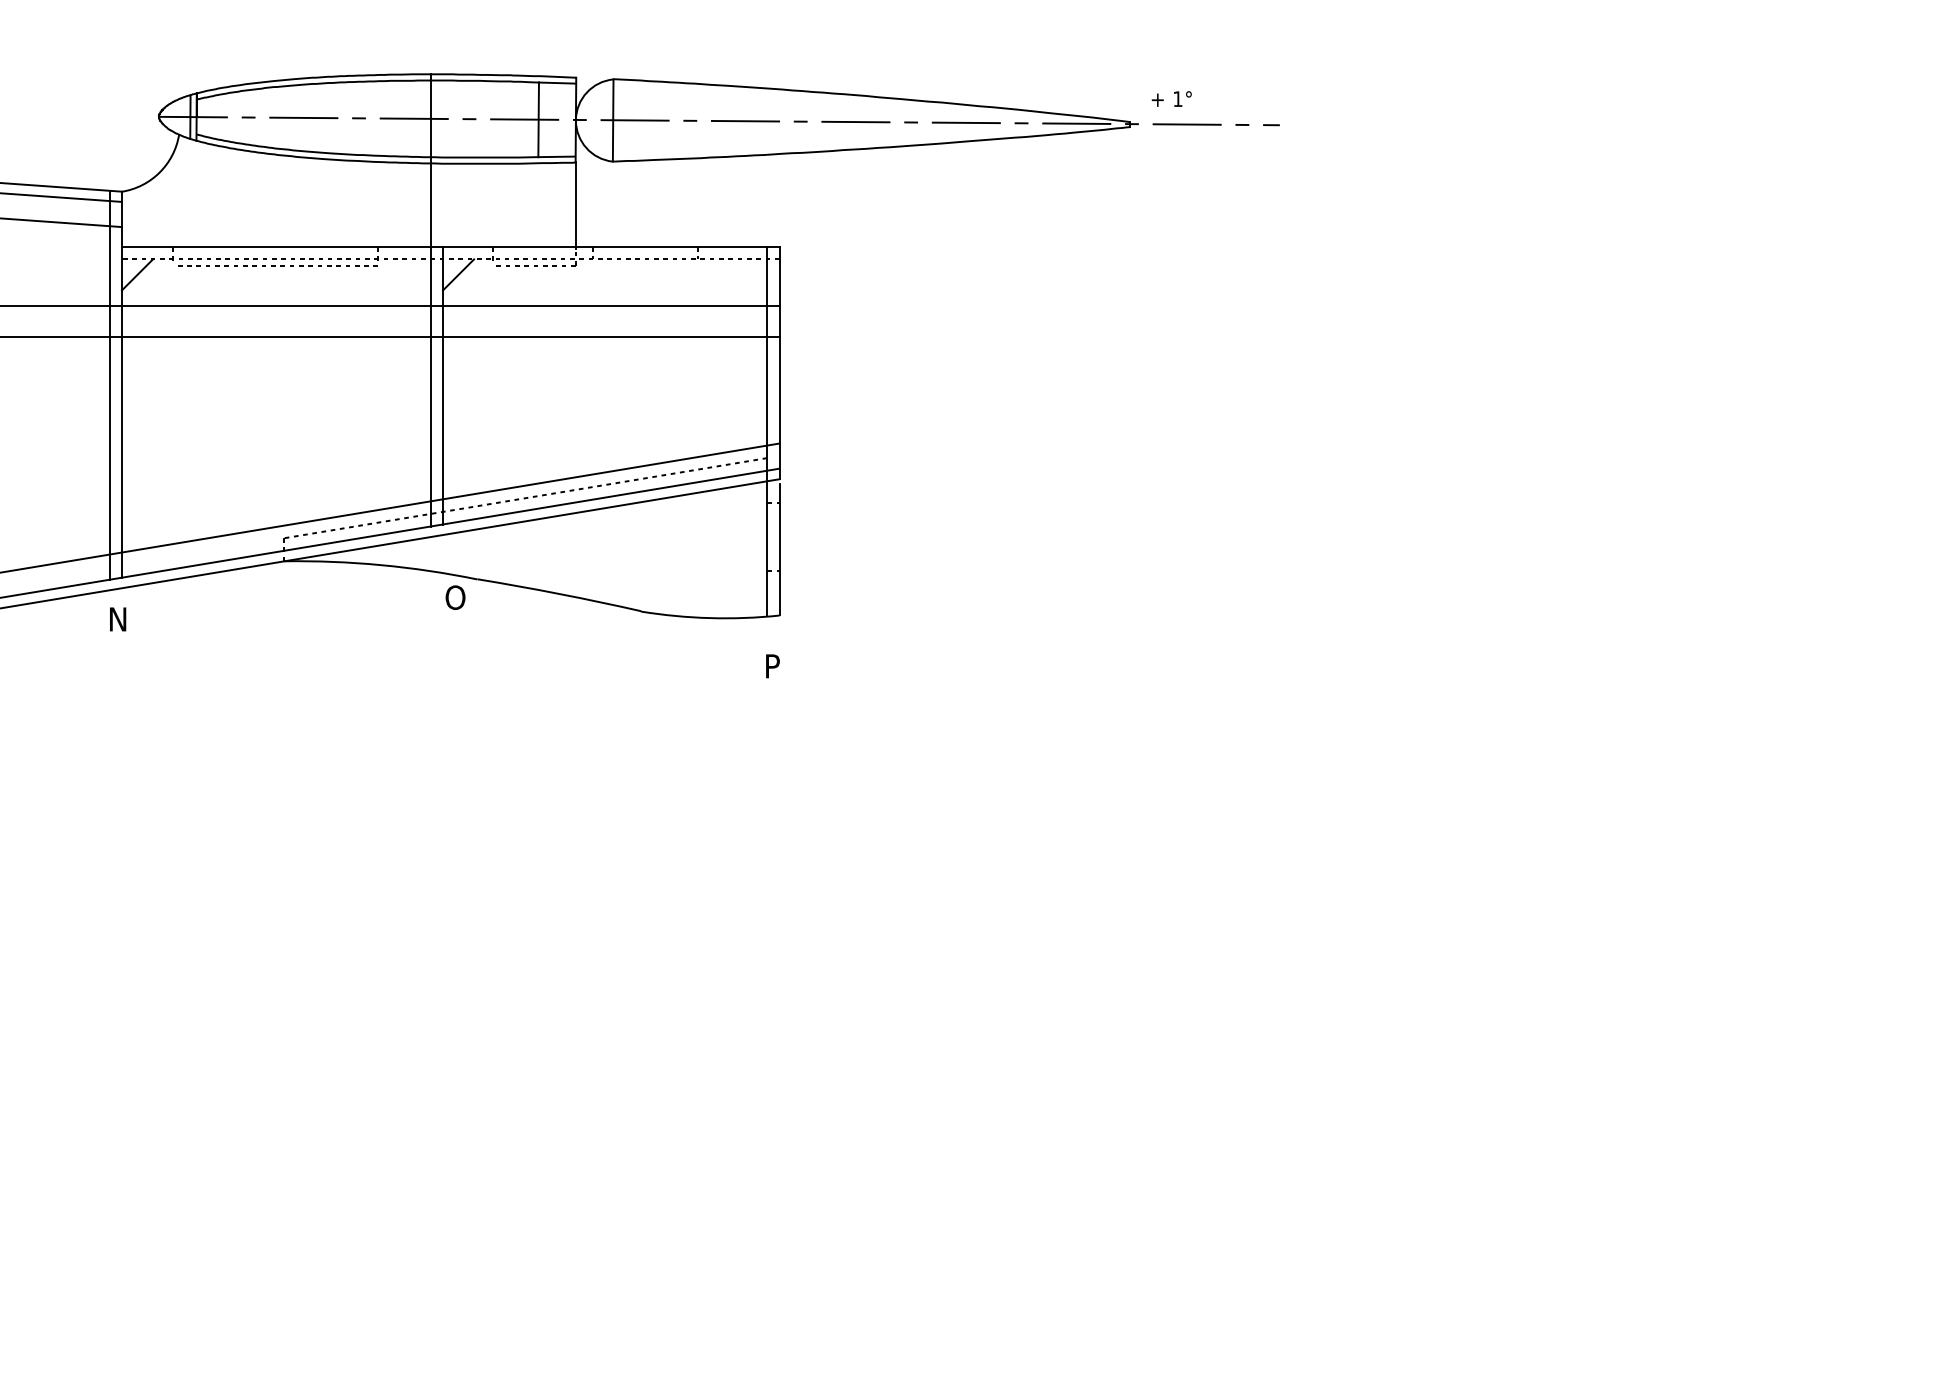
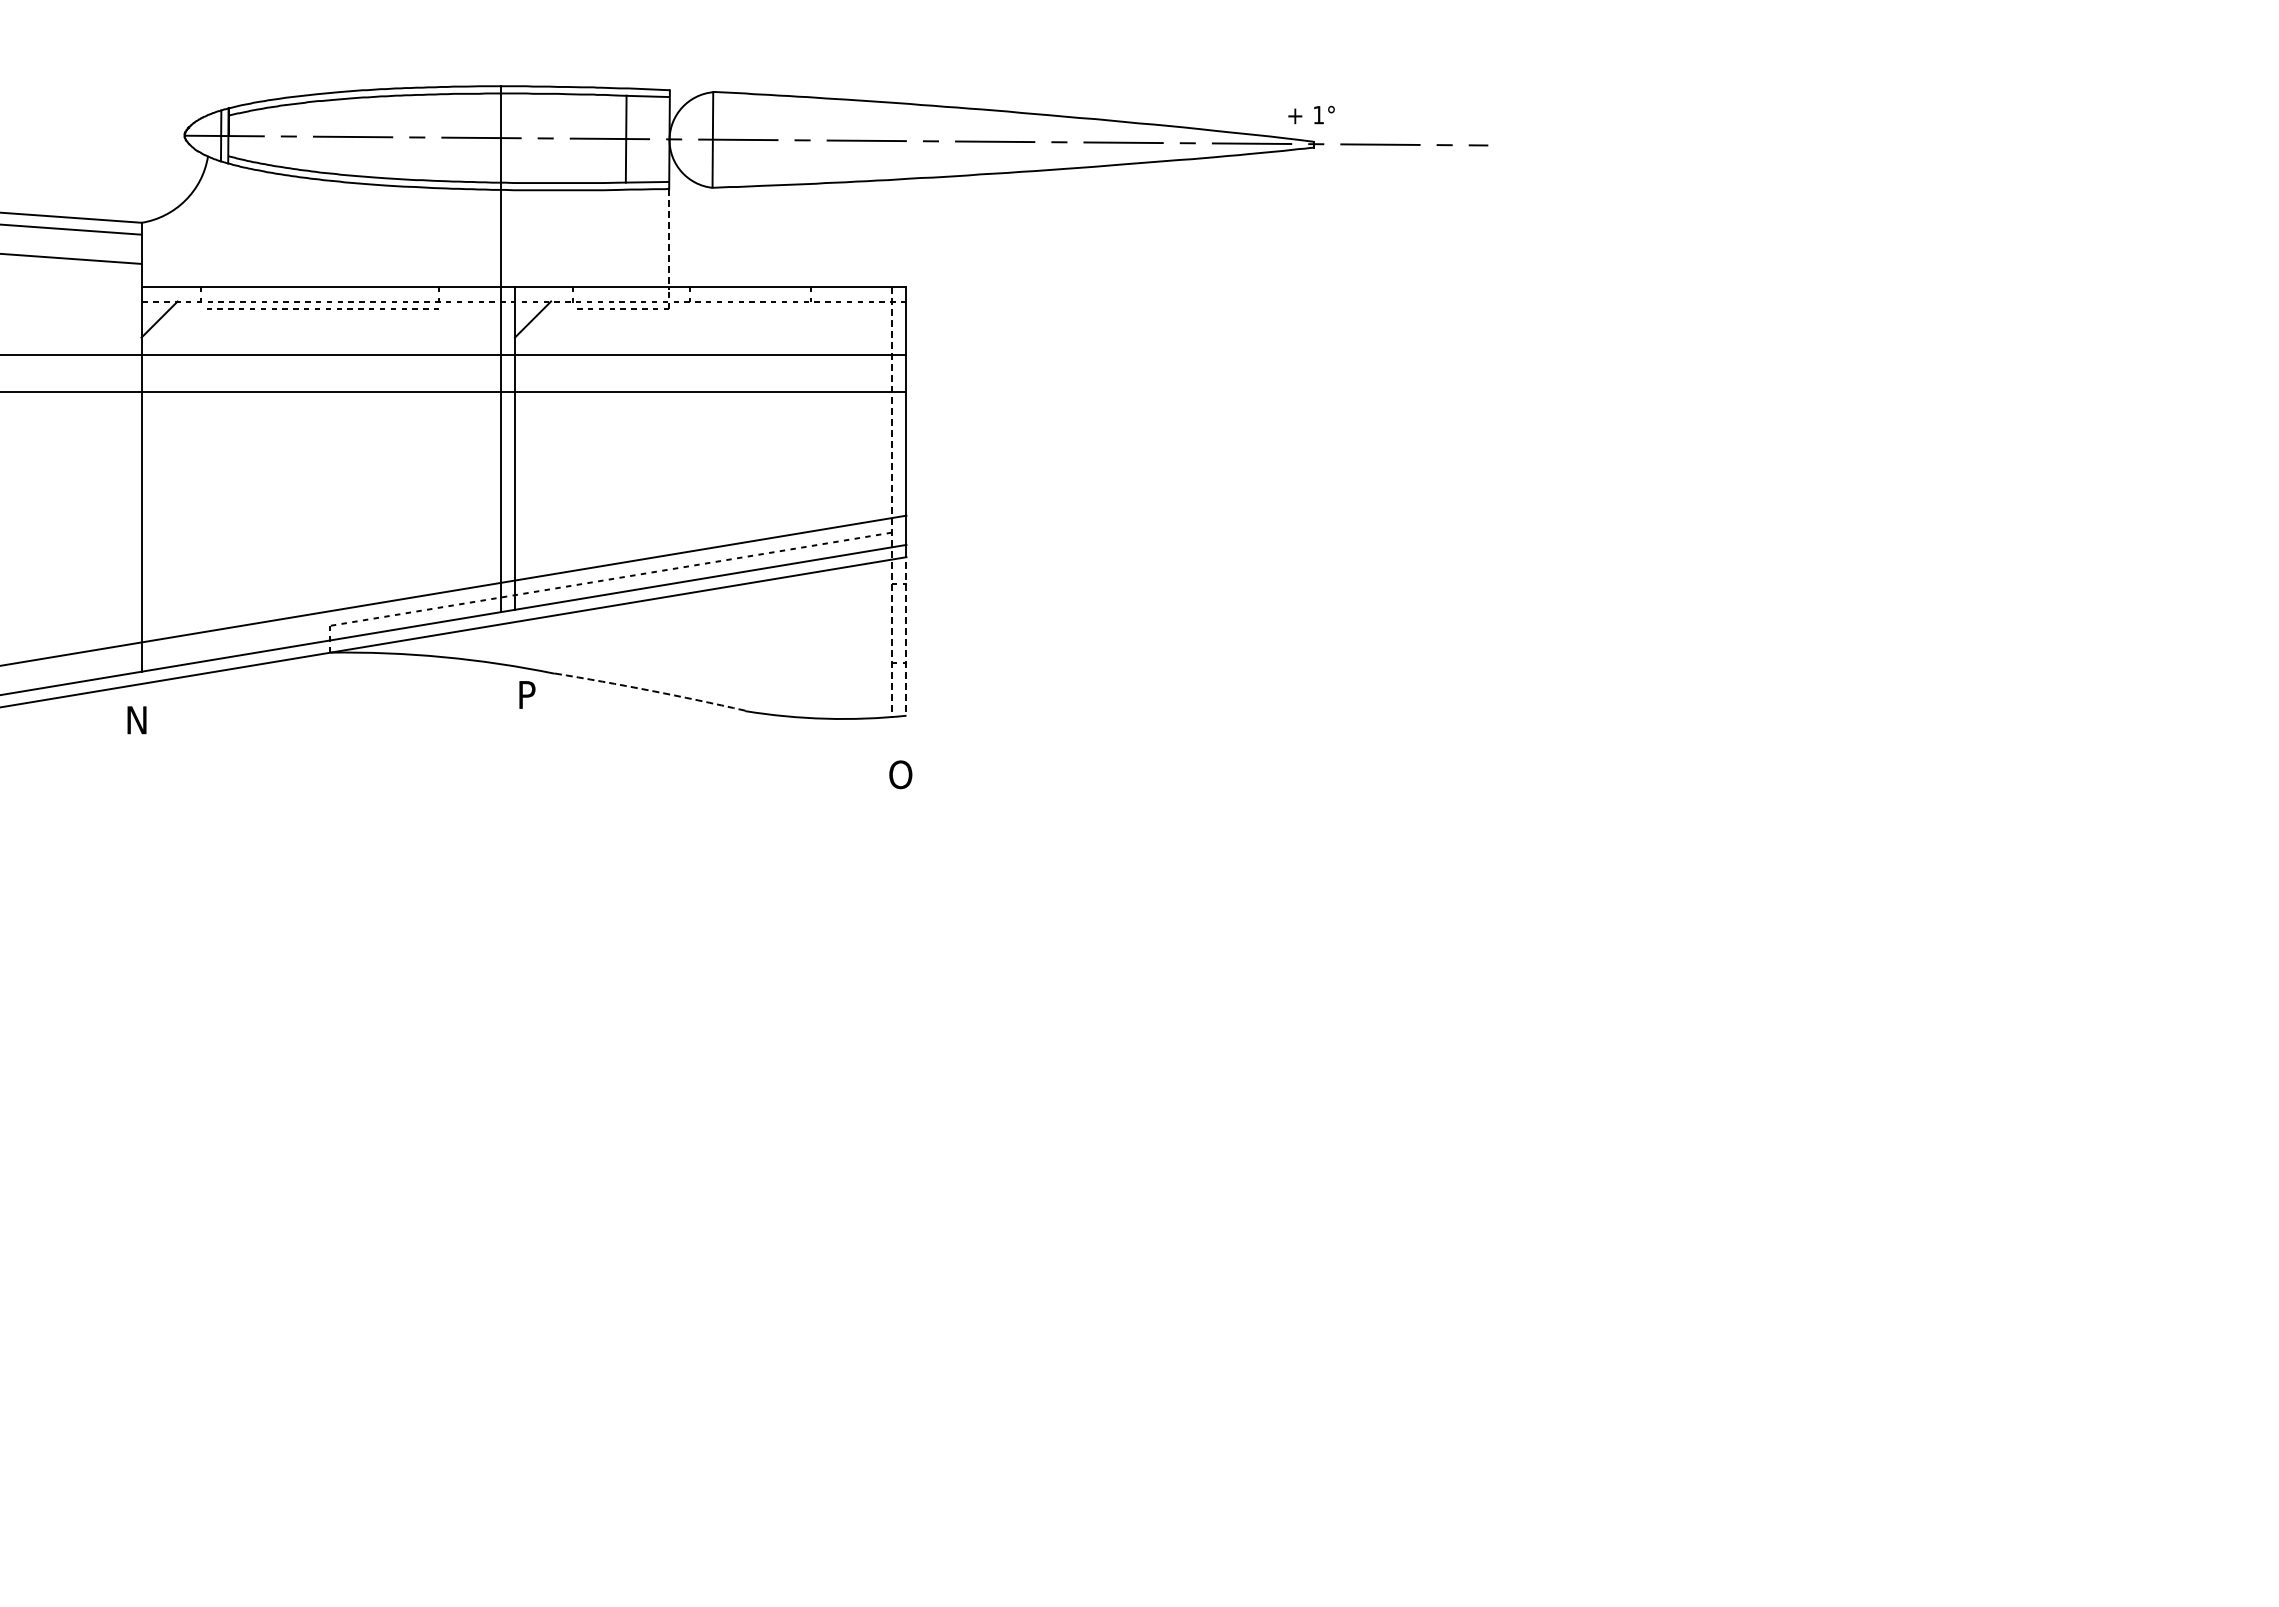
text: (1171, 98) -> (1311, 114), moved
line: (575, 206) -> (669, 239), solid -> dashed
line: (109, 384) -> (127, 447), removed
line: (767, 431) -> (892, 501), solid -> dashed
line: (779, 549) -> (906, 638), solid -> dashed
arc: (559, 593) -> (650, 690), solid -> dashed
text: (455, 597) -> (529, 694), O -> P
text: (774, 666) -> (900, 774), P -> O

